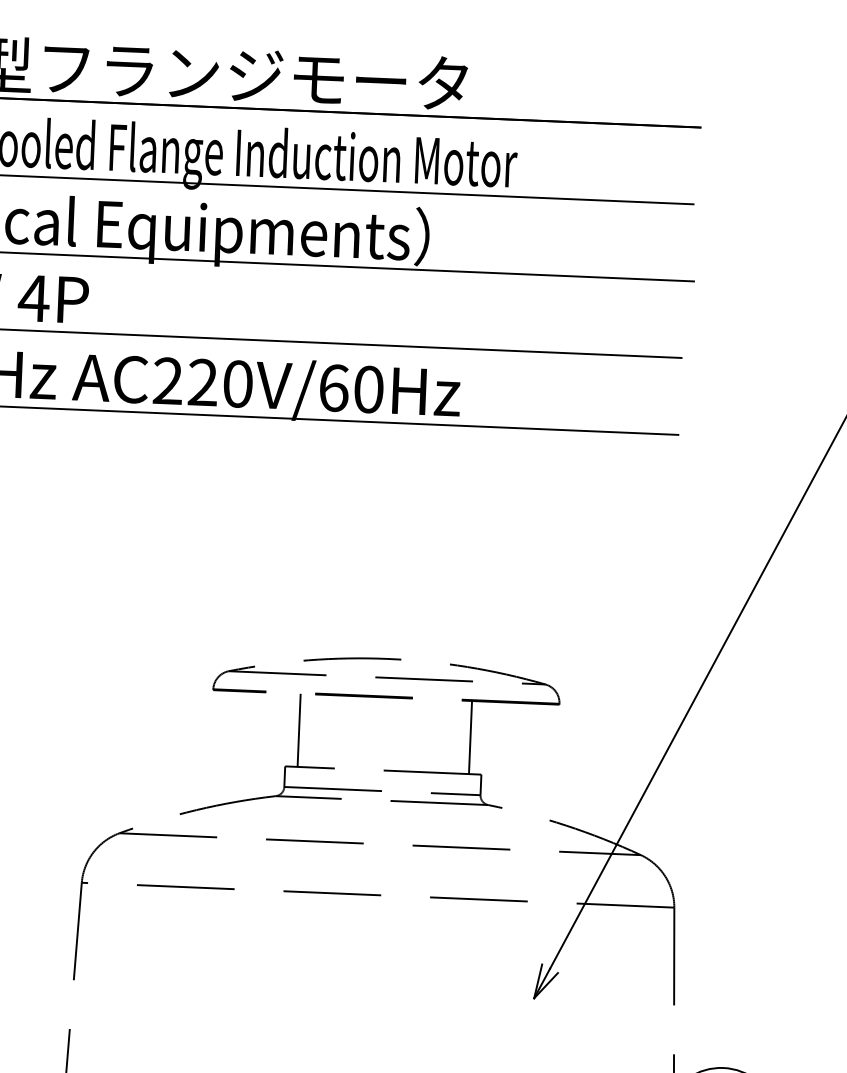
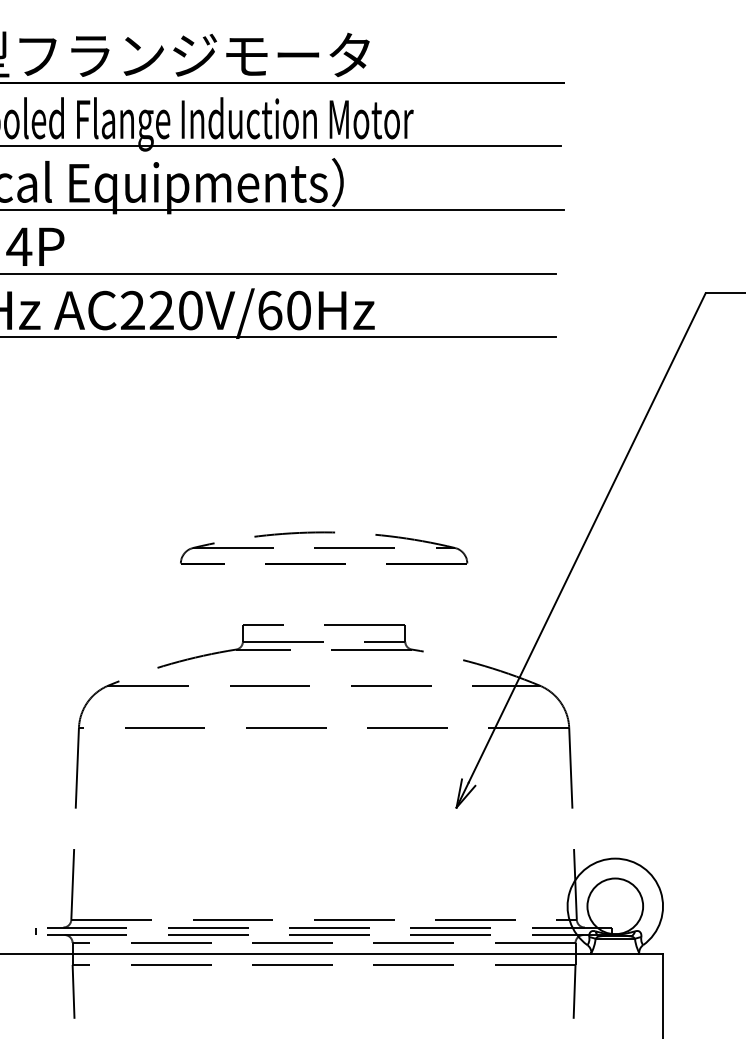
line: (299, 730) -> (253, 594), removed
line: (469, 737) -> (394, 594), removed

